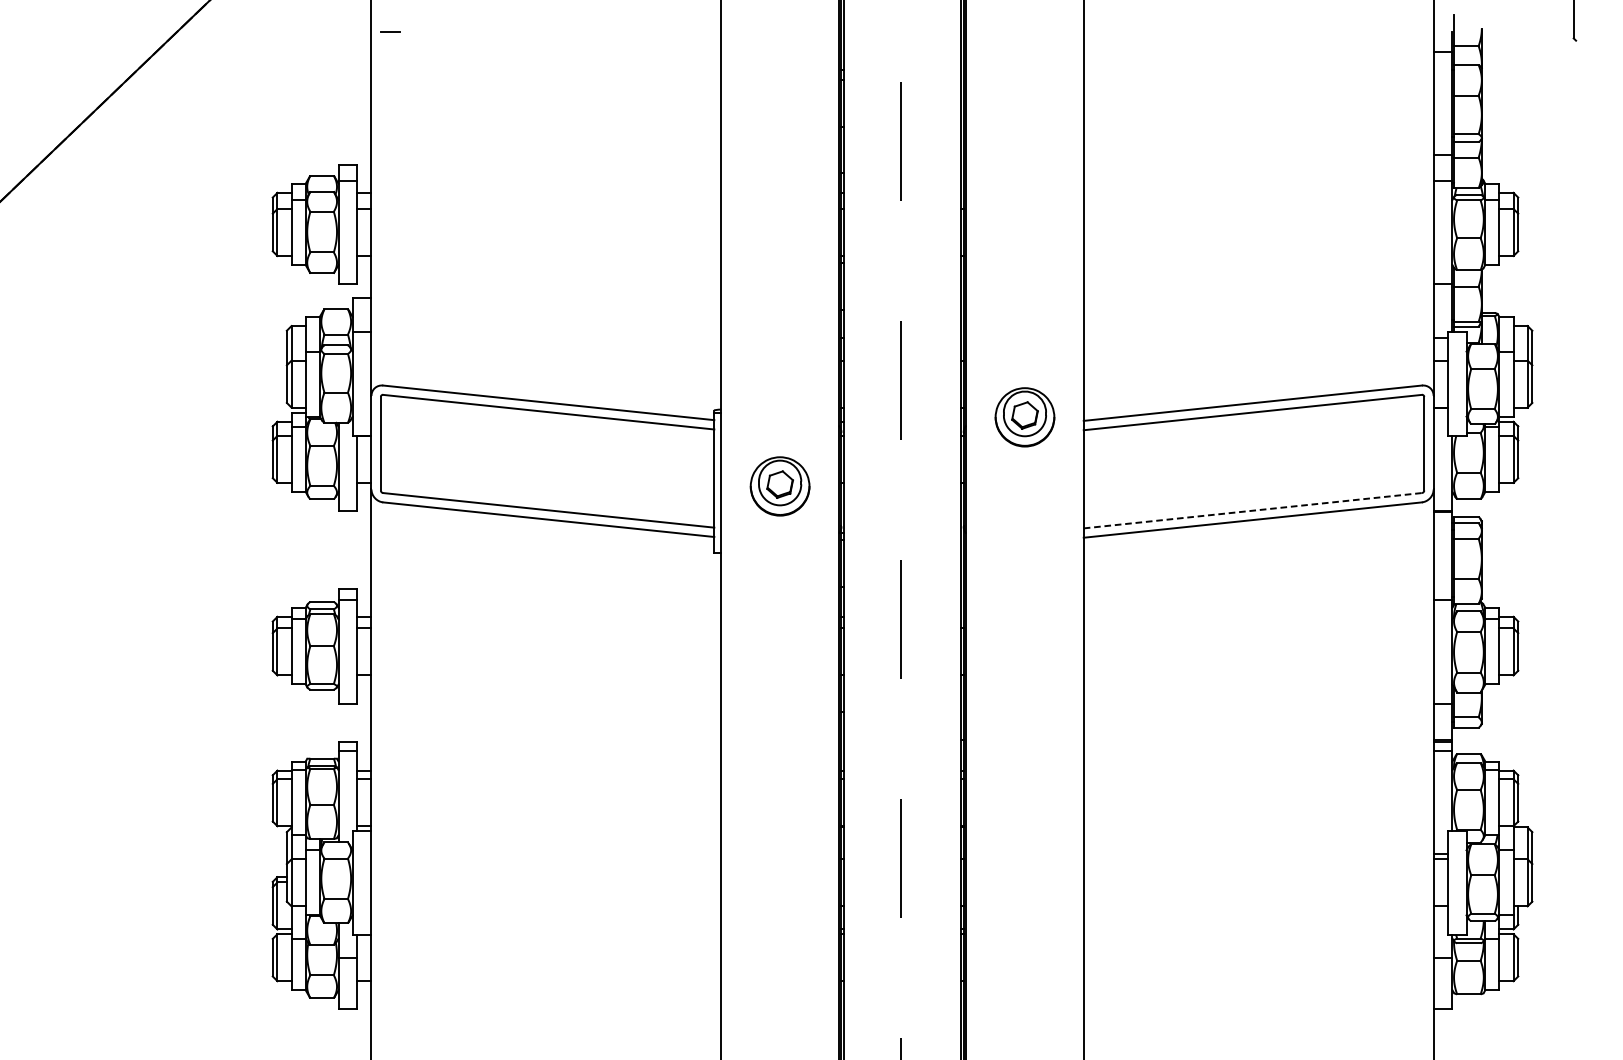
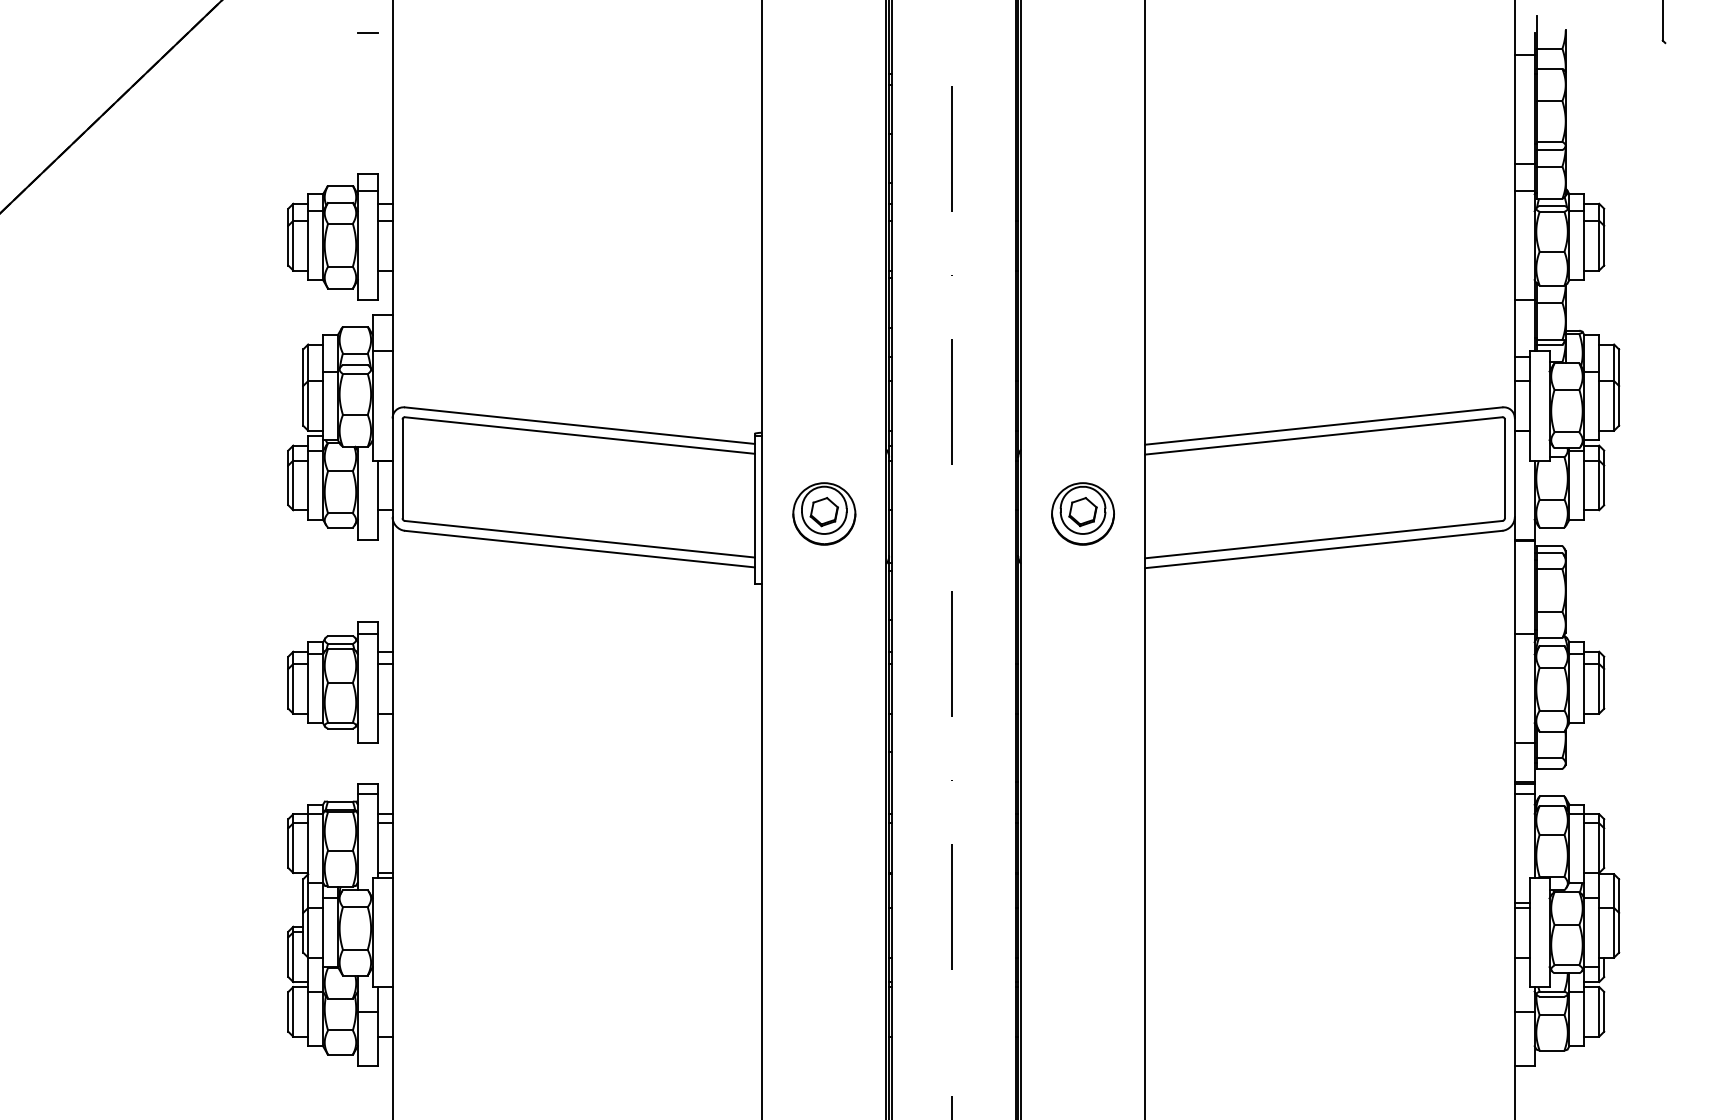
line: (390, 30) -> (367, 32), moved
part: (1024, 416) -> (1082, 513), moved
line: (1252, 510) -> (1323, 539), dashed -> solid

